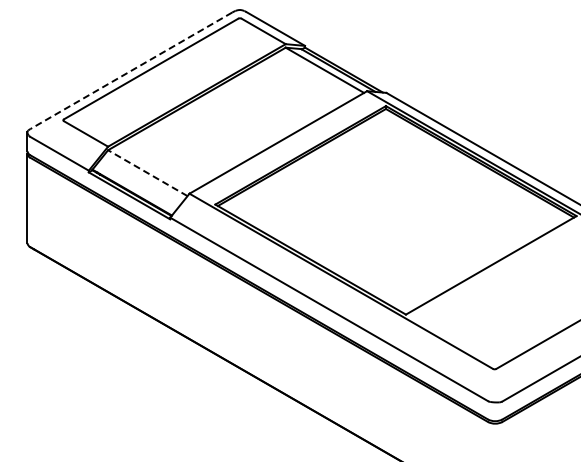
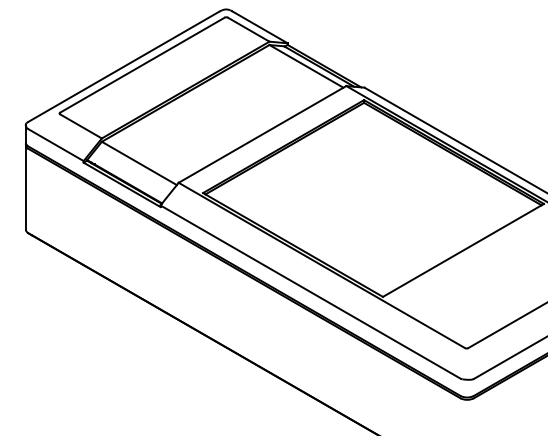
line: (130, 71) -> (123, 67), dashed -> solid
line: (147, 173) -> (139, 163), dashed -> solid

